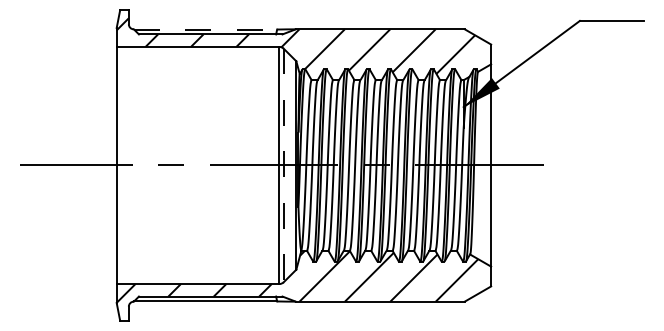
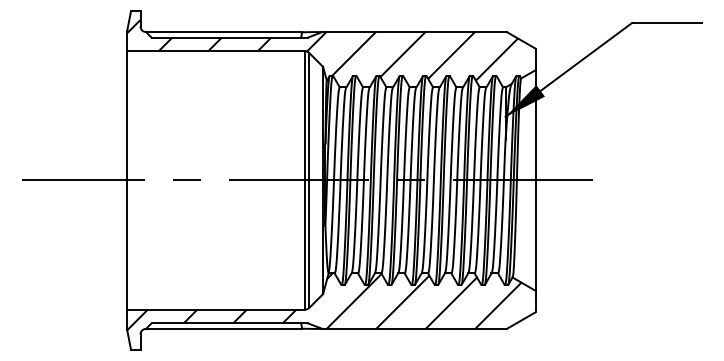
line: (205, 29) -> (224, 32), dashed -> solid
line: (283, 165) -> (309, 180), dashed -> solid

